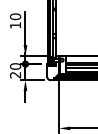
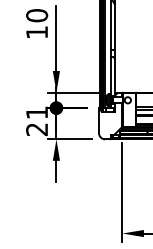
text: (15, 66) -> (36, 112), 20 -> 21

